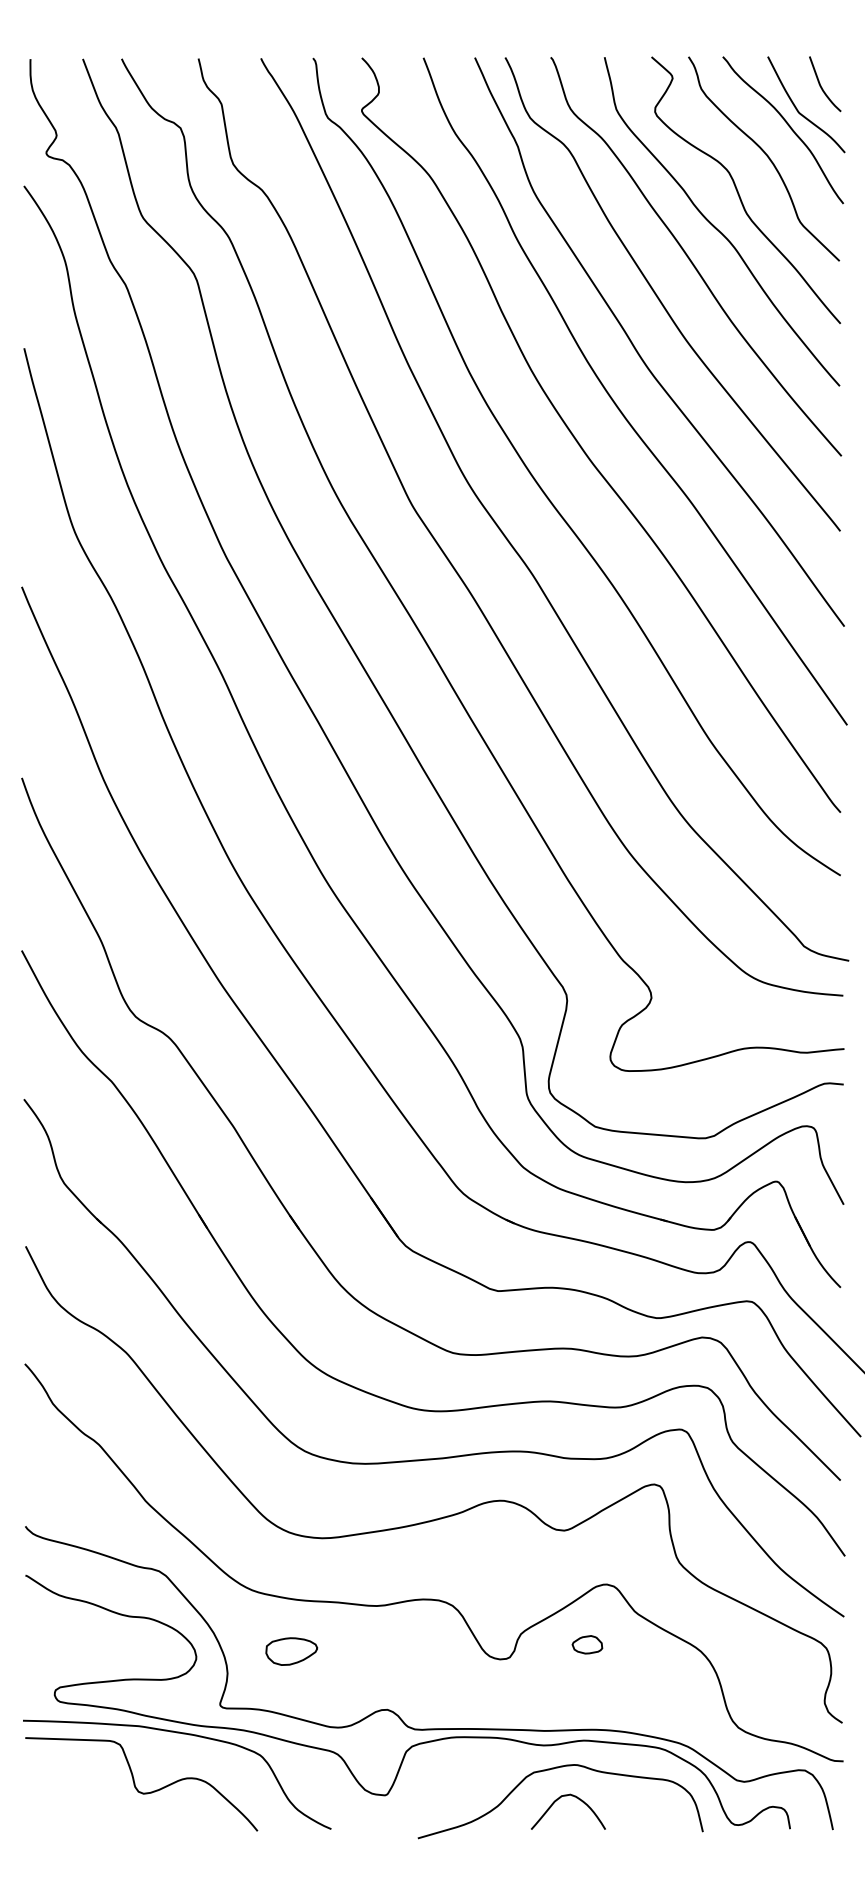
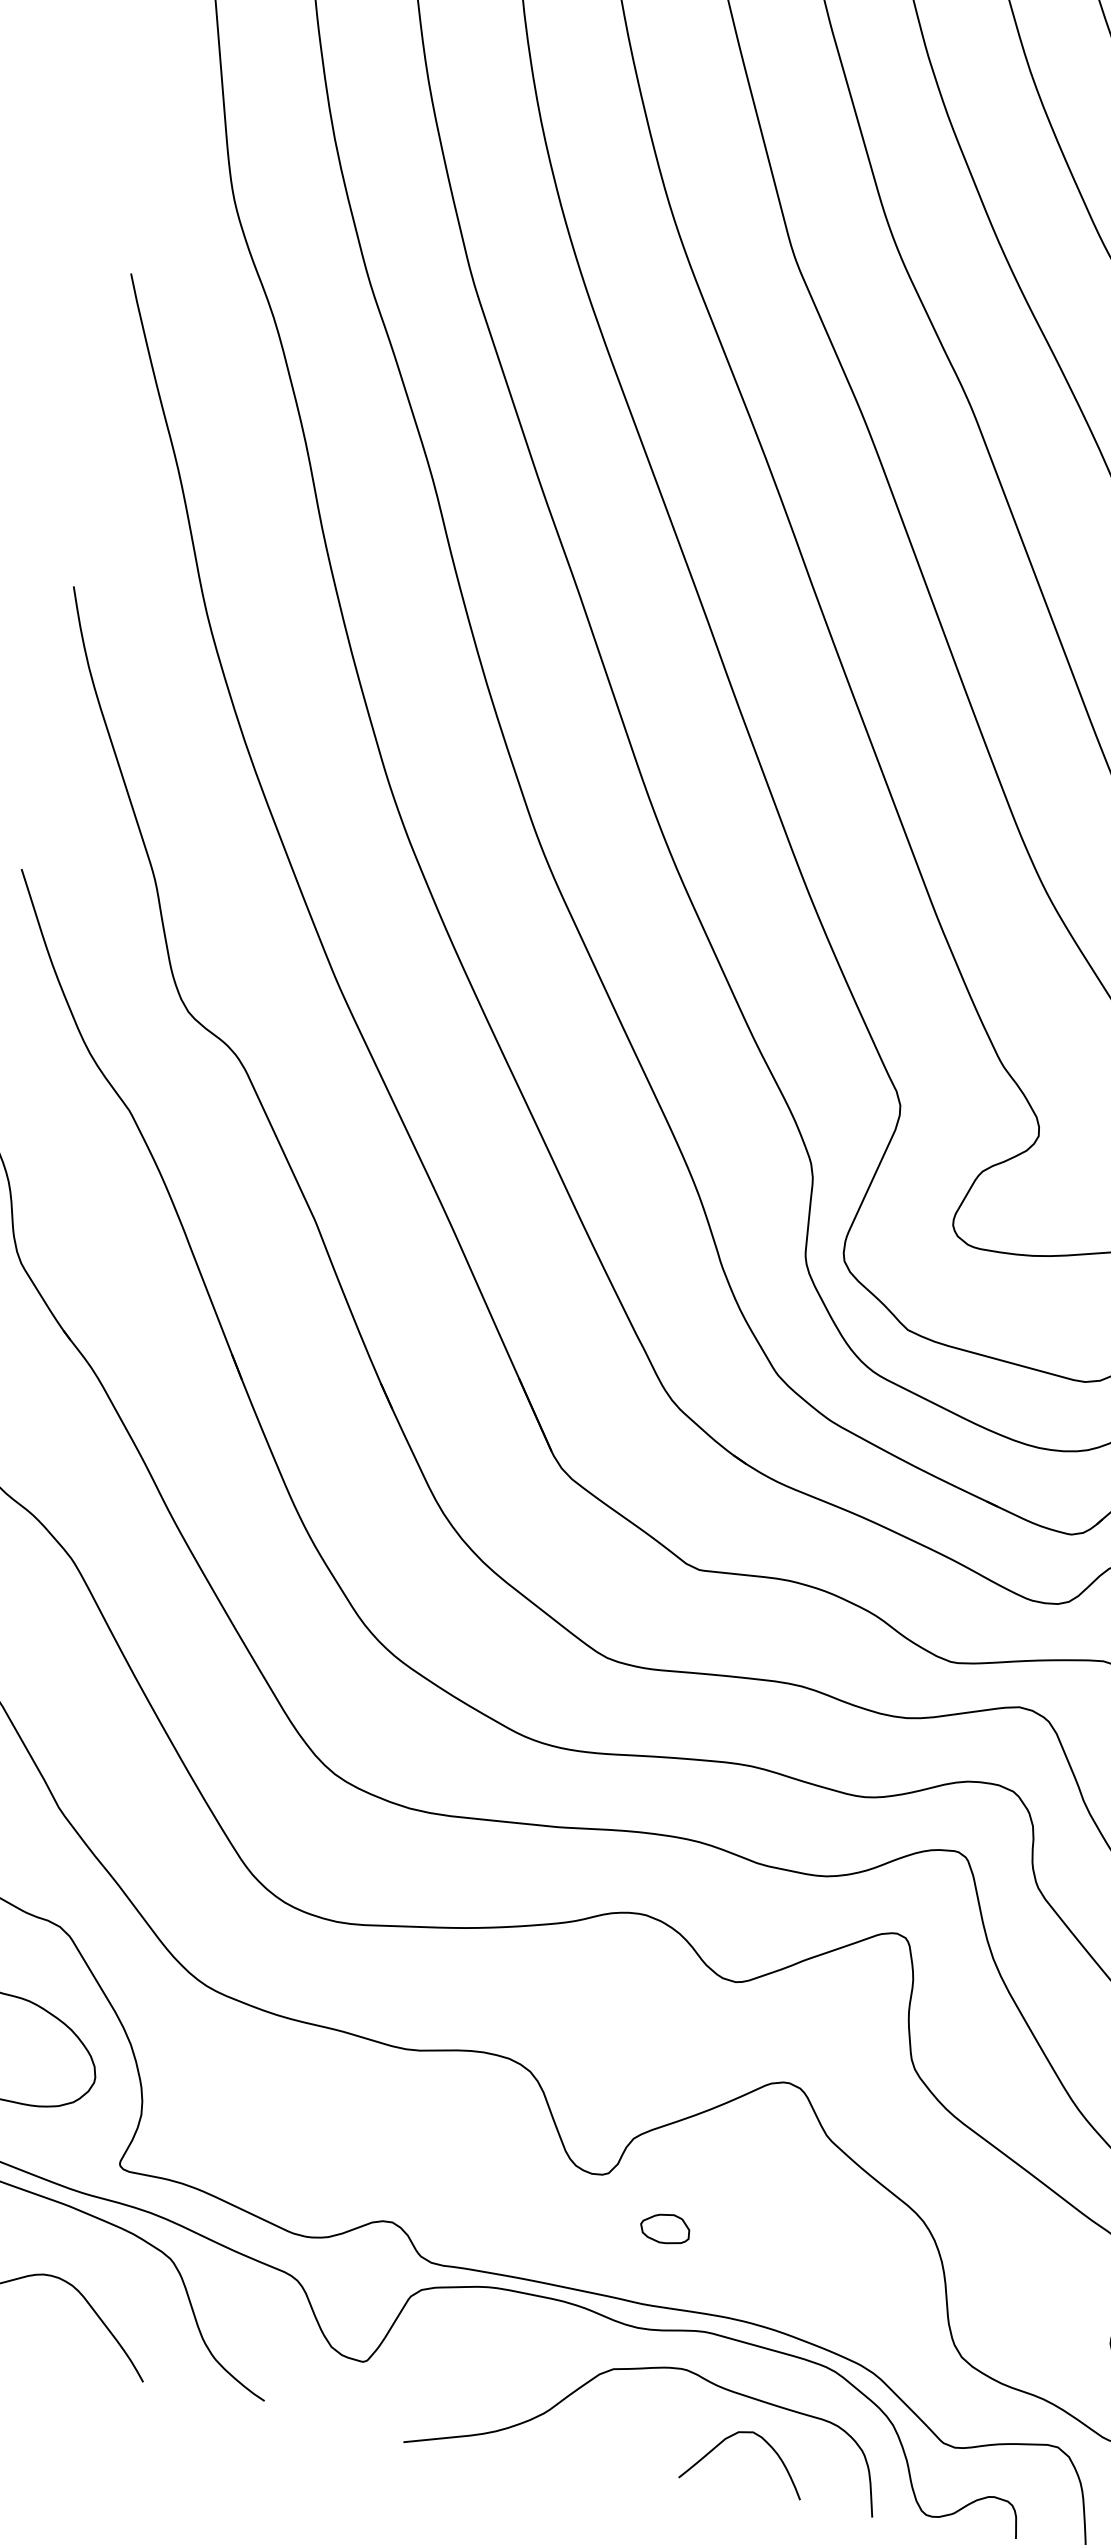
part: (587, 1644) -> (665, 2228), moved
part: (291, 1651) -> (252, 2098), removed
curve: (559, 1799) -> (733, 2436), moved

